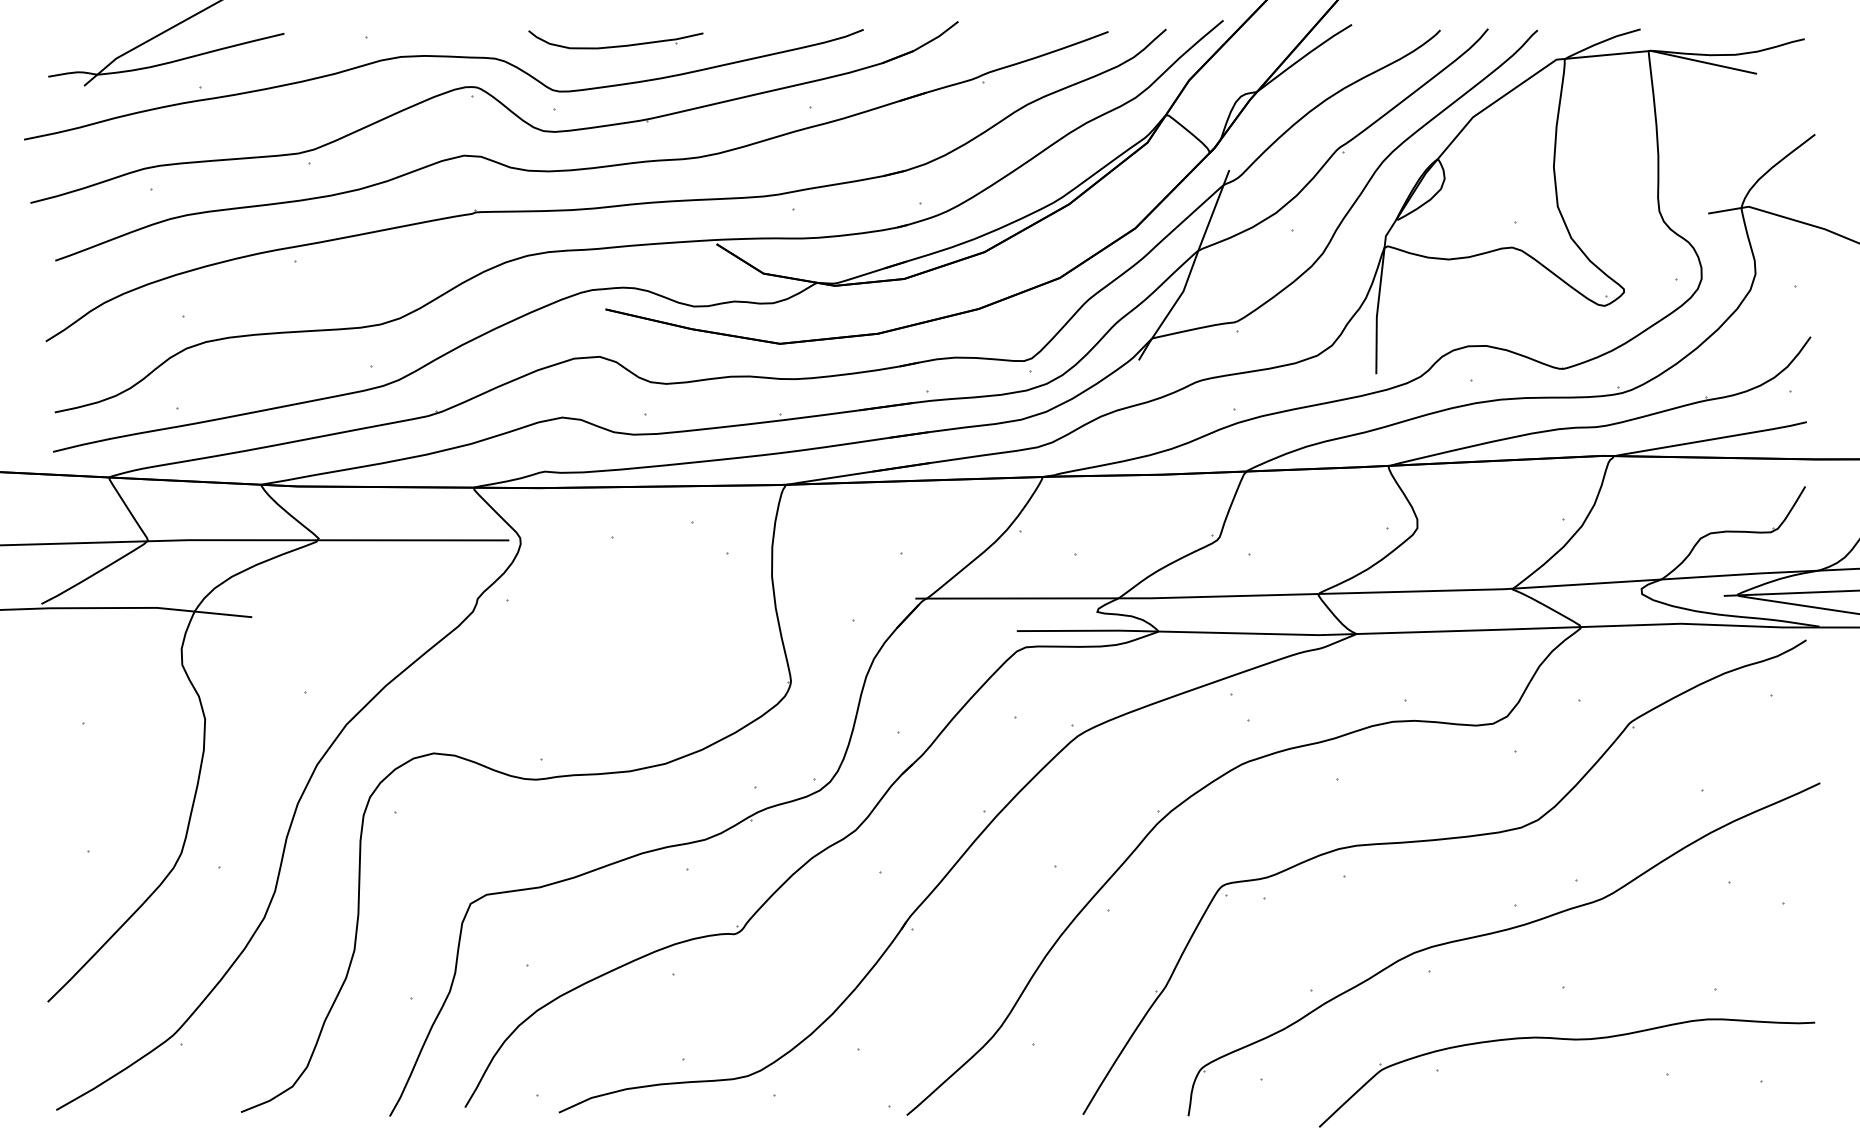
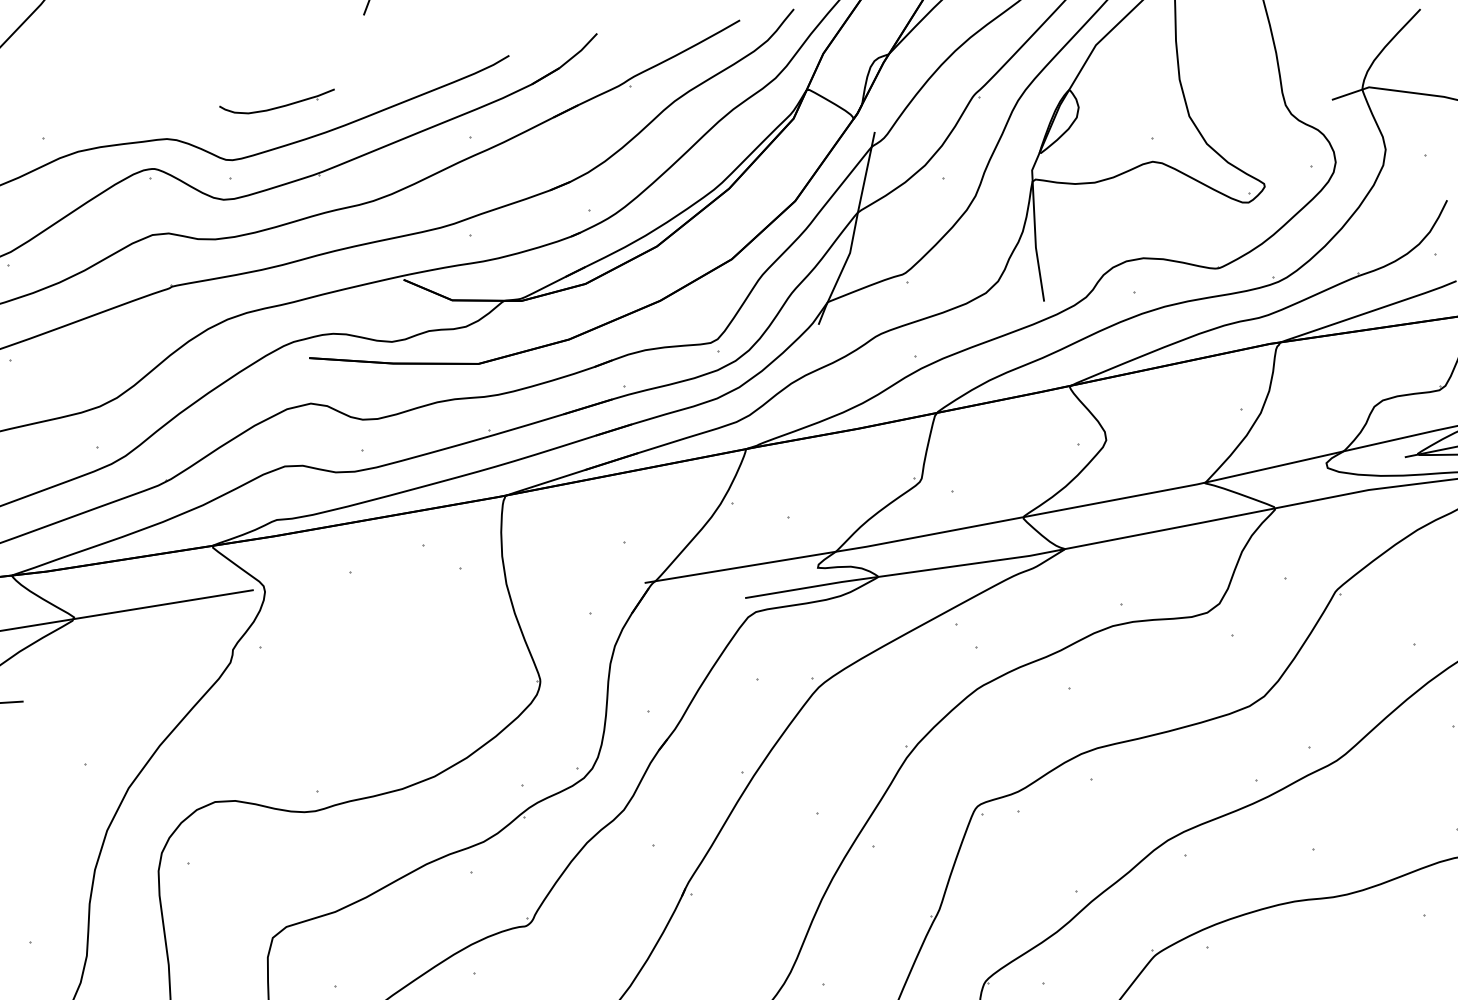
part: (615, 39) -> (277, 102), size x0.7

